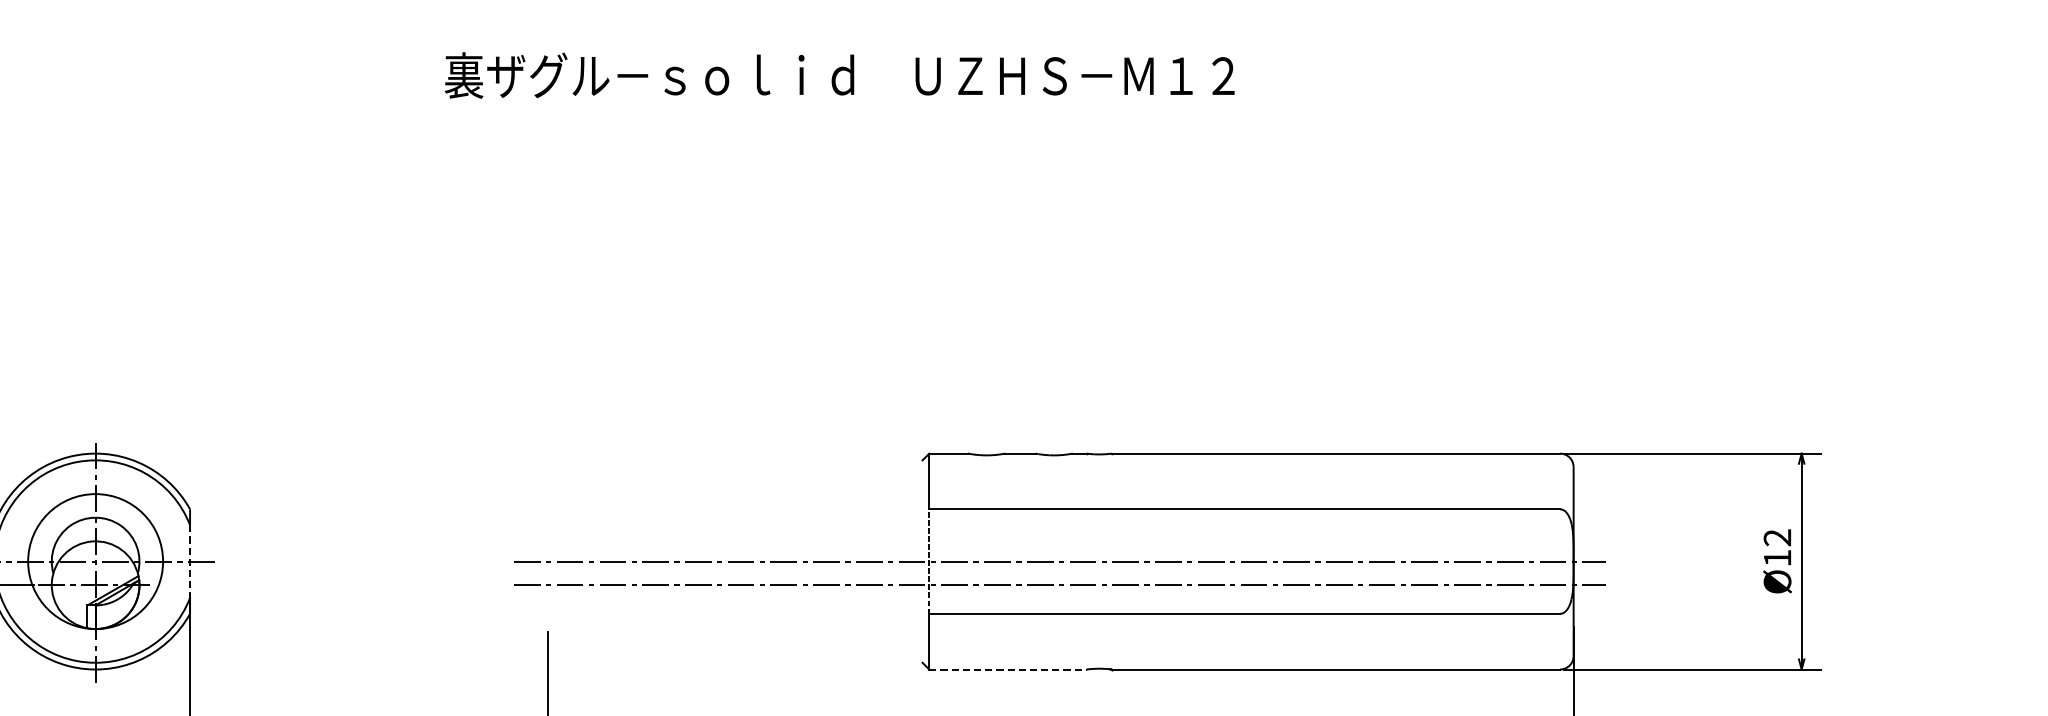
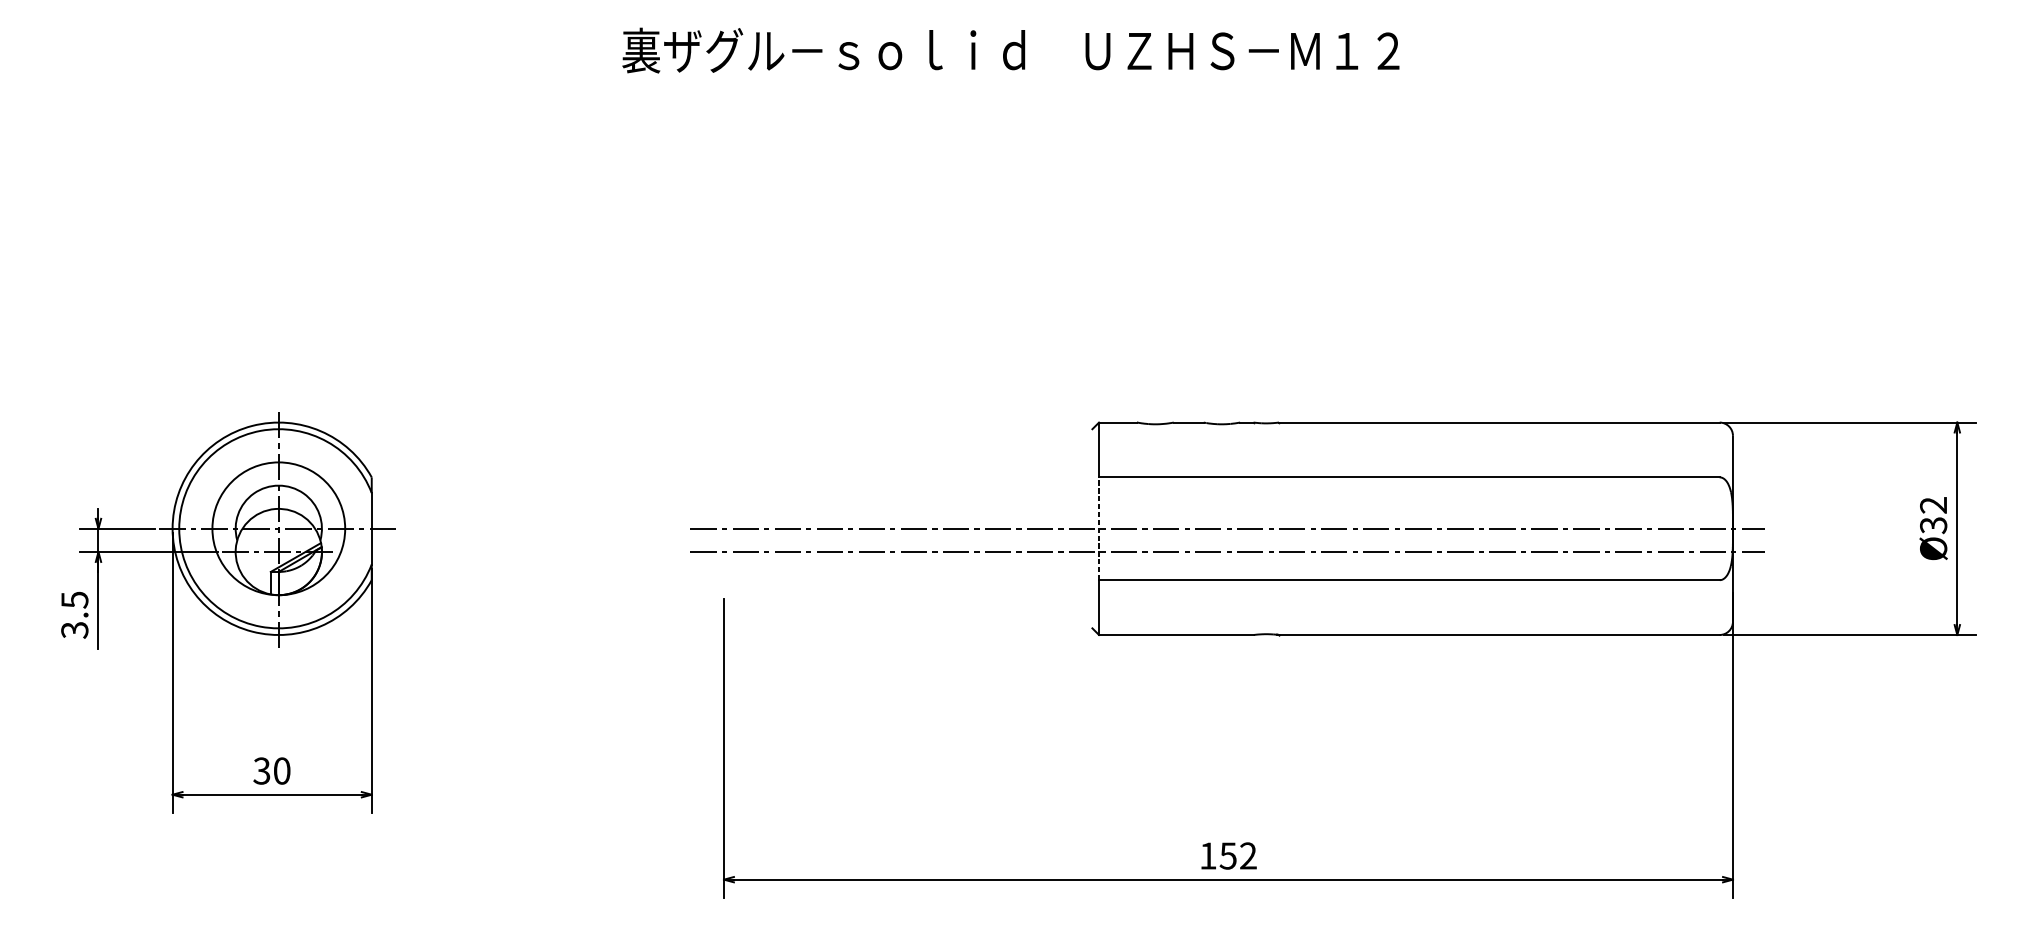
text: (1777, 558) -> (1933, 525), Ø12 -> Ø32
line: (189, 561) -> (371, 528), dashed -> solid
line: (1008, 670) -> (1176, 635), dashed -> solid

